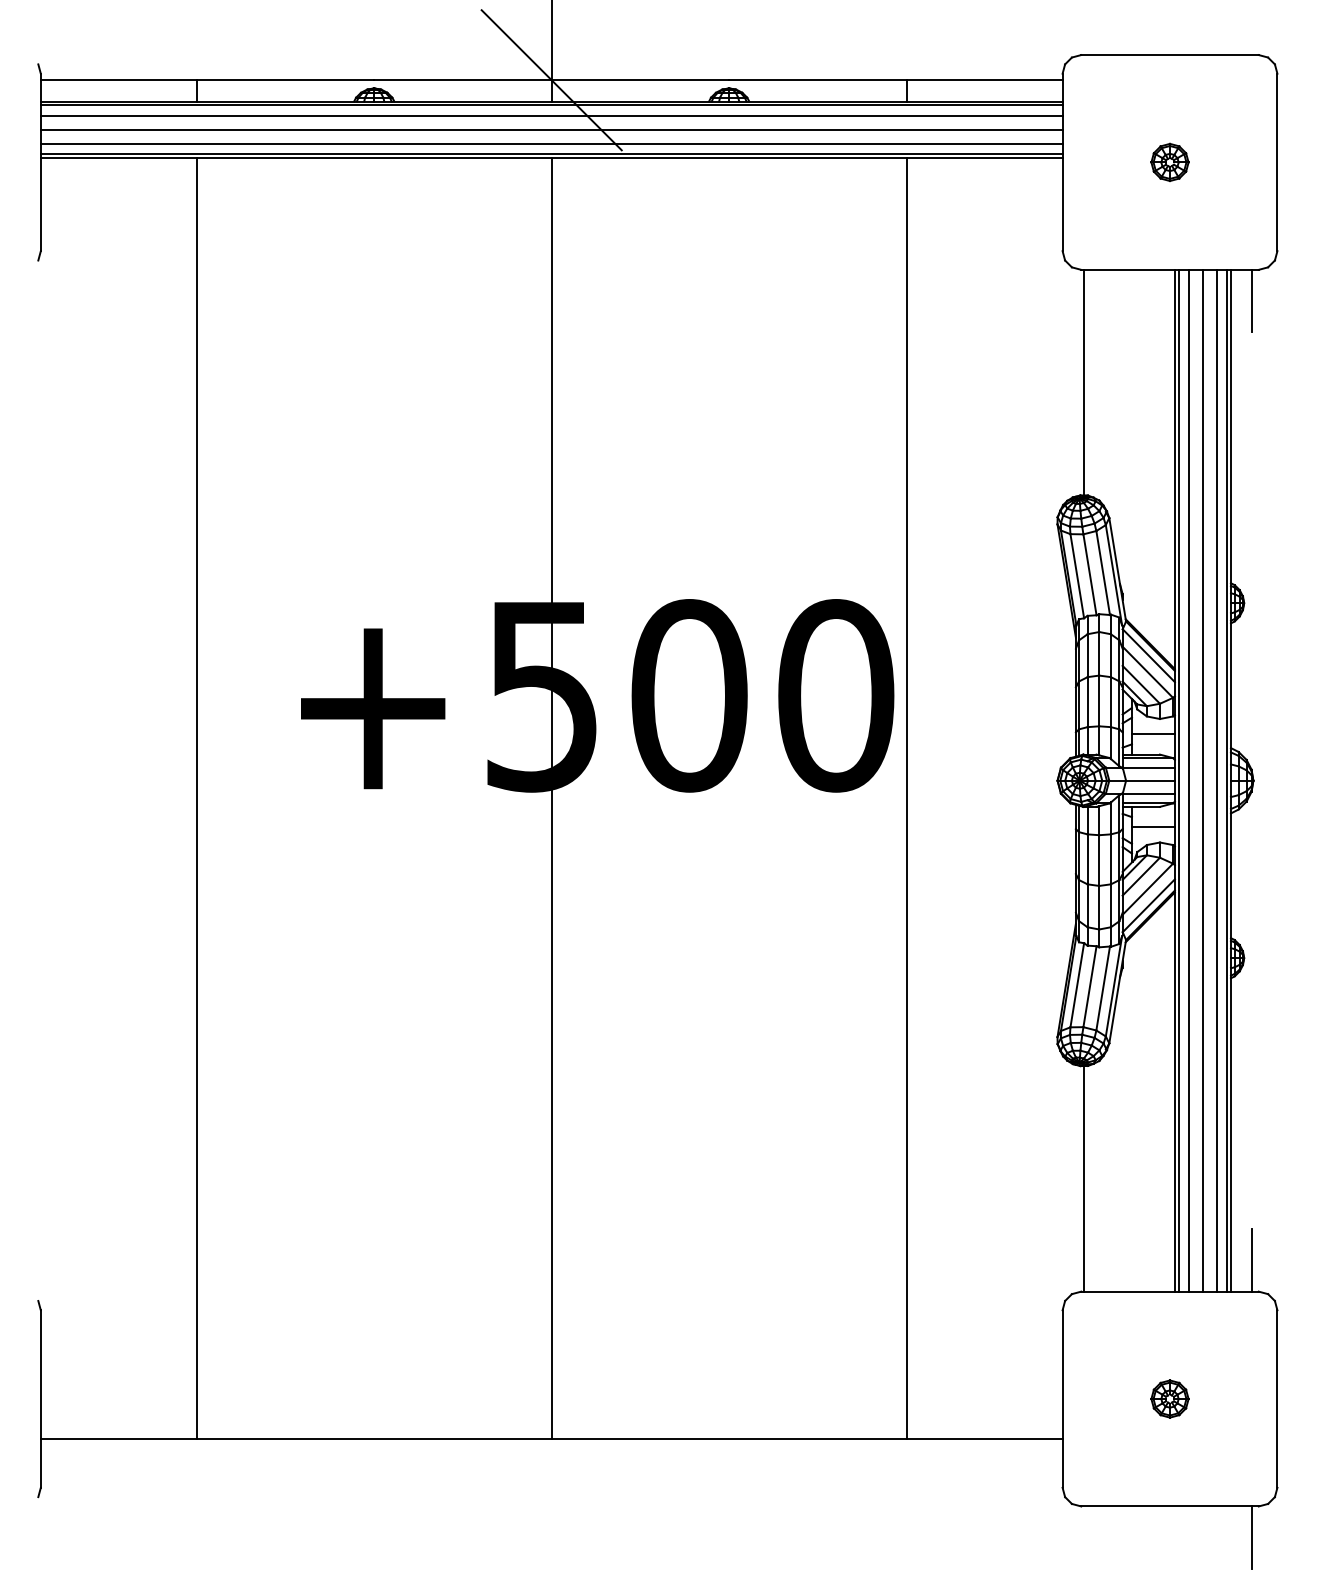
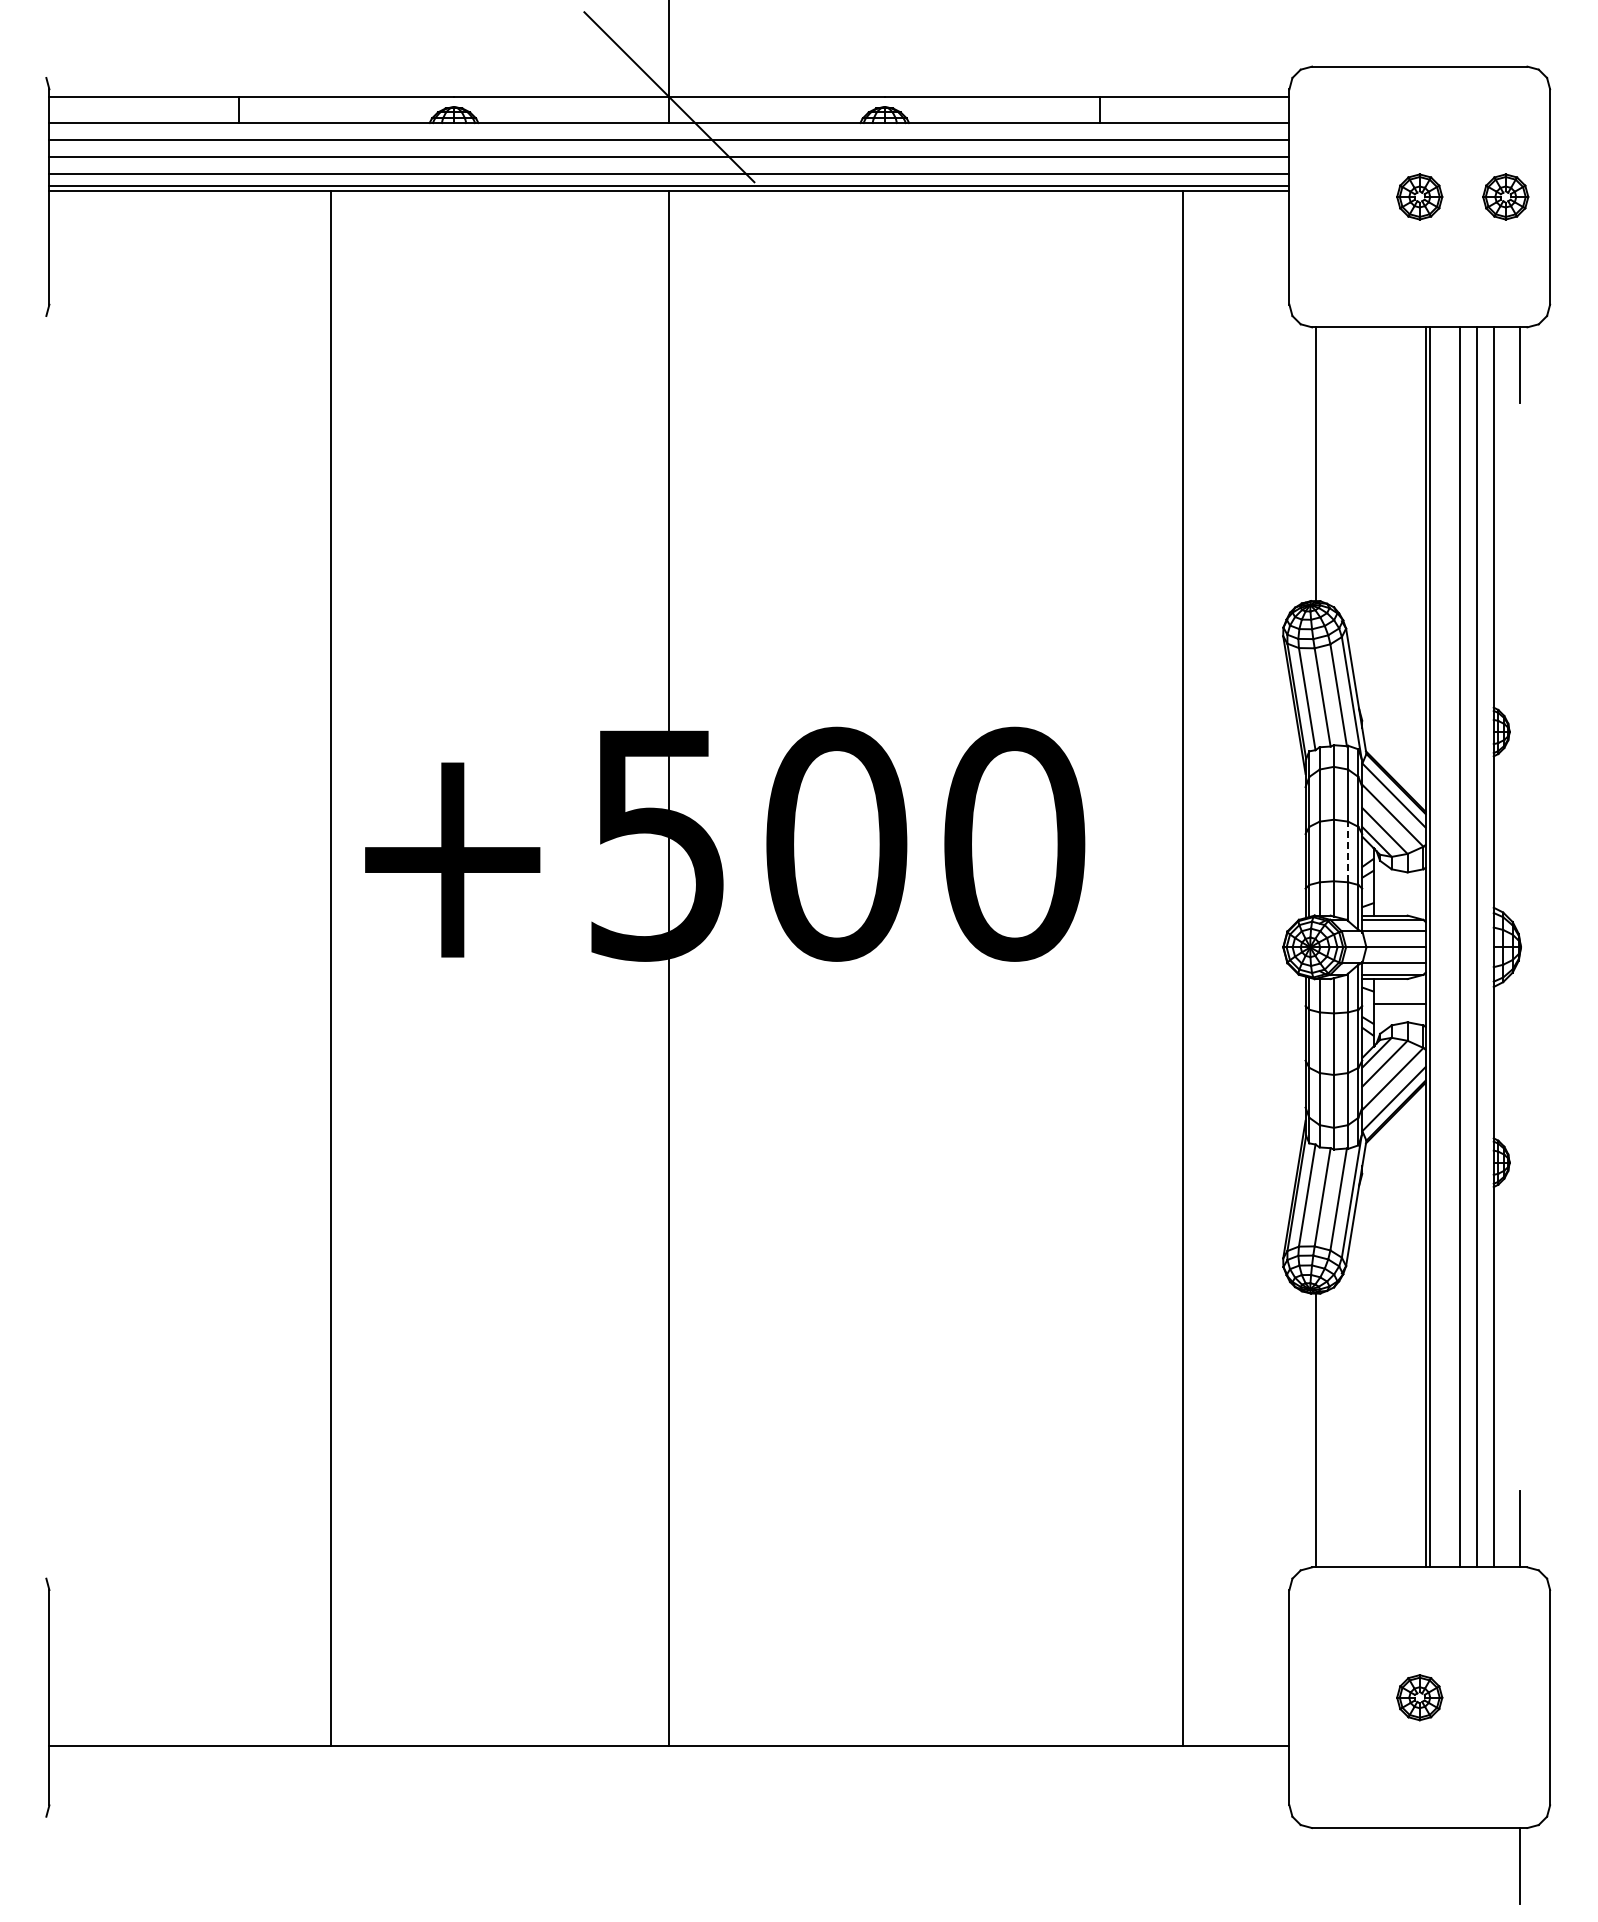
line: (551, 105) -> (669, 127), removed
part: (1240, 162) -> (1505, 196), added
line: (1111, 701) -> (1348, 851), solid -> dashed
line: (1153, 733) -> (1399, 890), removed
line: (1188, 780) -> (1442, 947), removed
line: (1227, 780) -> (1489, 947), removed
line: (196, 798) -> (330, 968), moved
line: (906, 798) -> (1183, 968), moved

